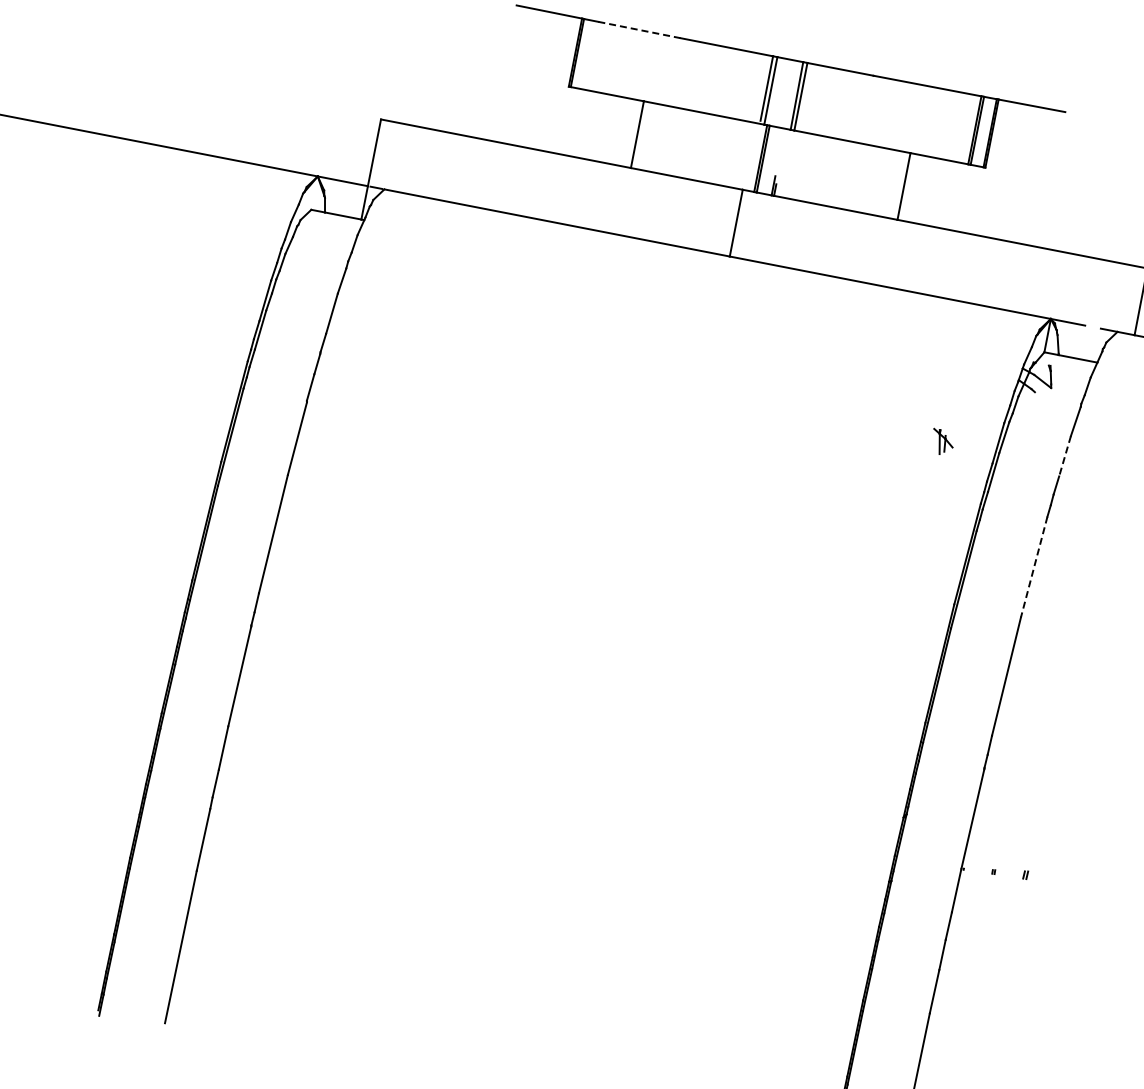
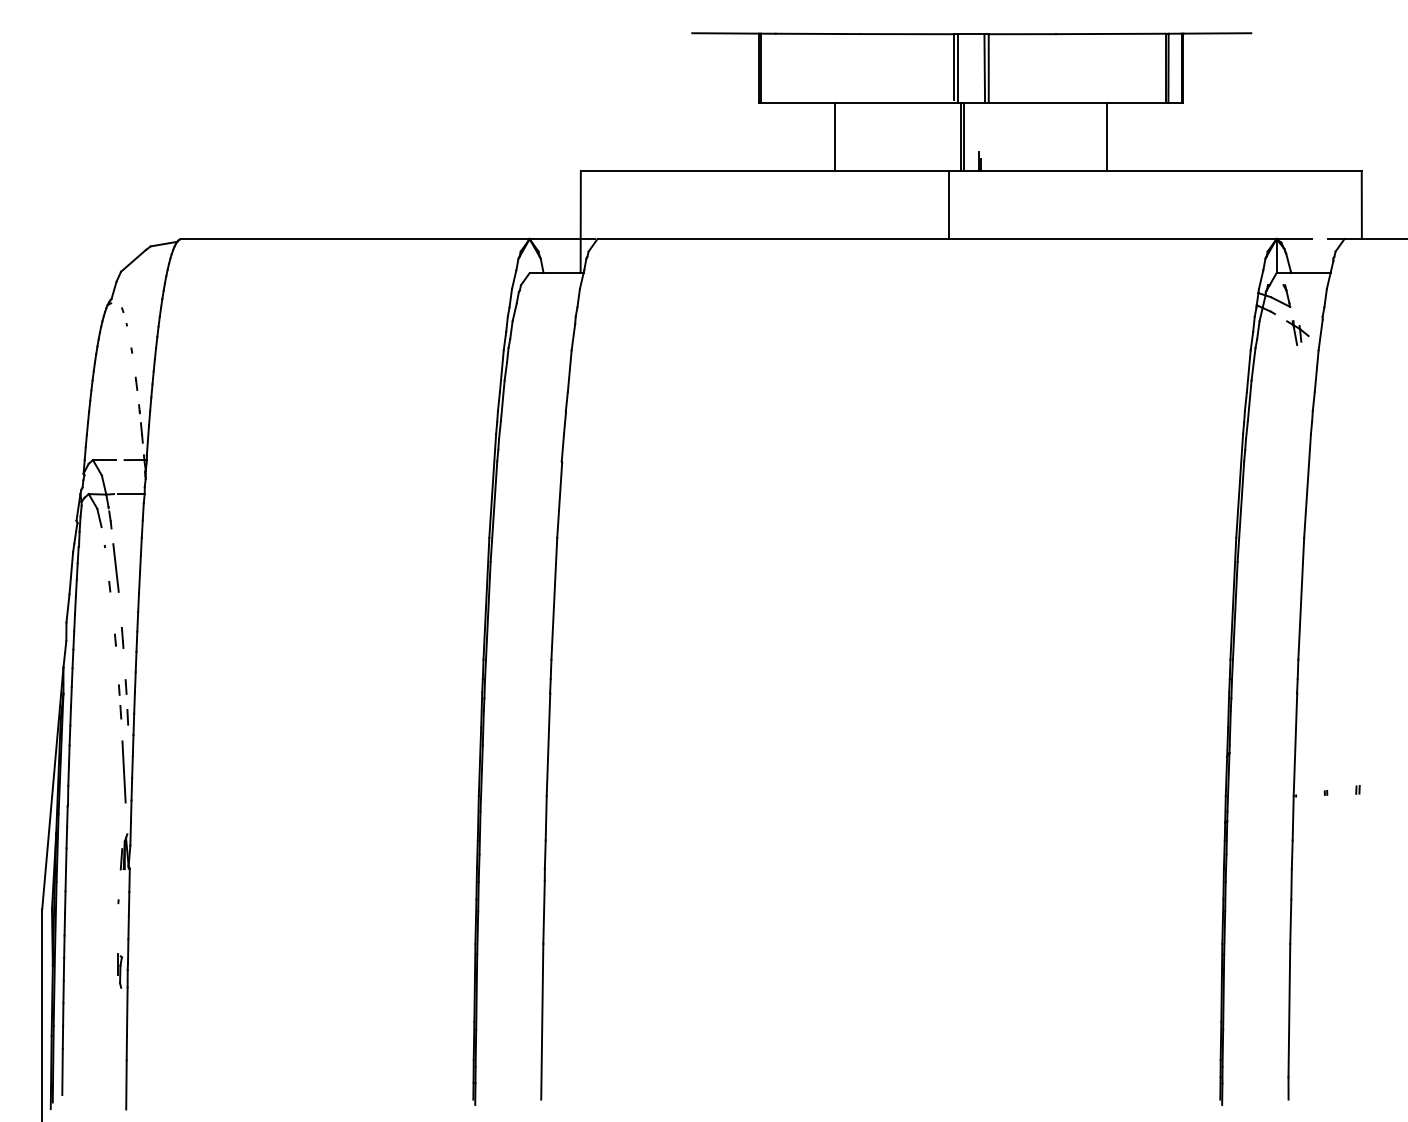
line: (639, 29) -> (817, 33), dashed -> solid
part: (942, 441) -> (1297, 332), moved
line: (1064, 456) -> (1316, 371), dashed -> solid
line: (1034, 567) -> (1307, 486), dashed -> solid

